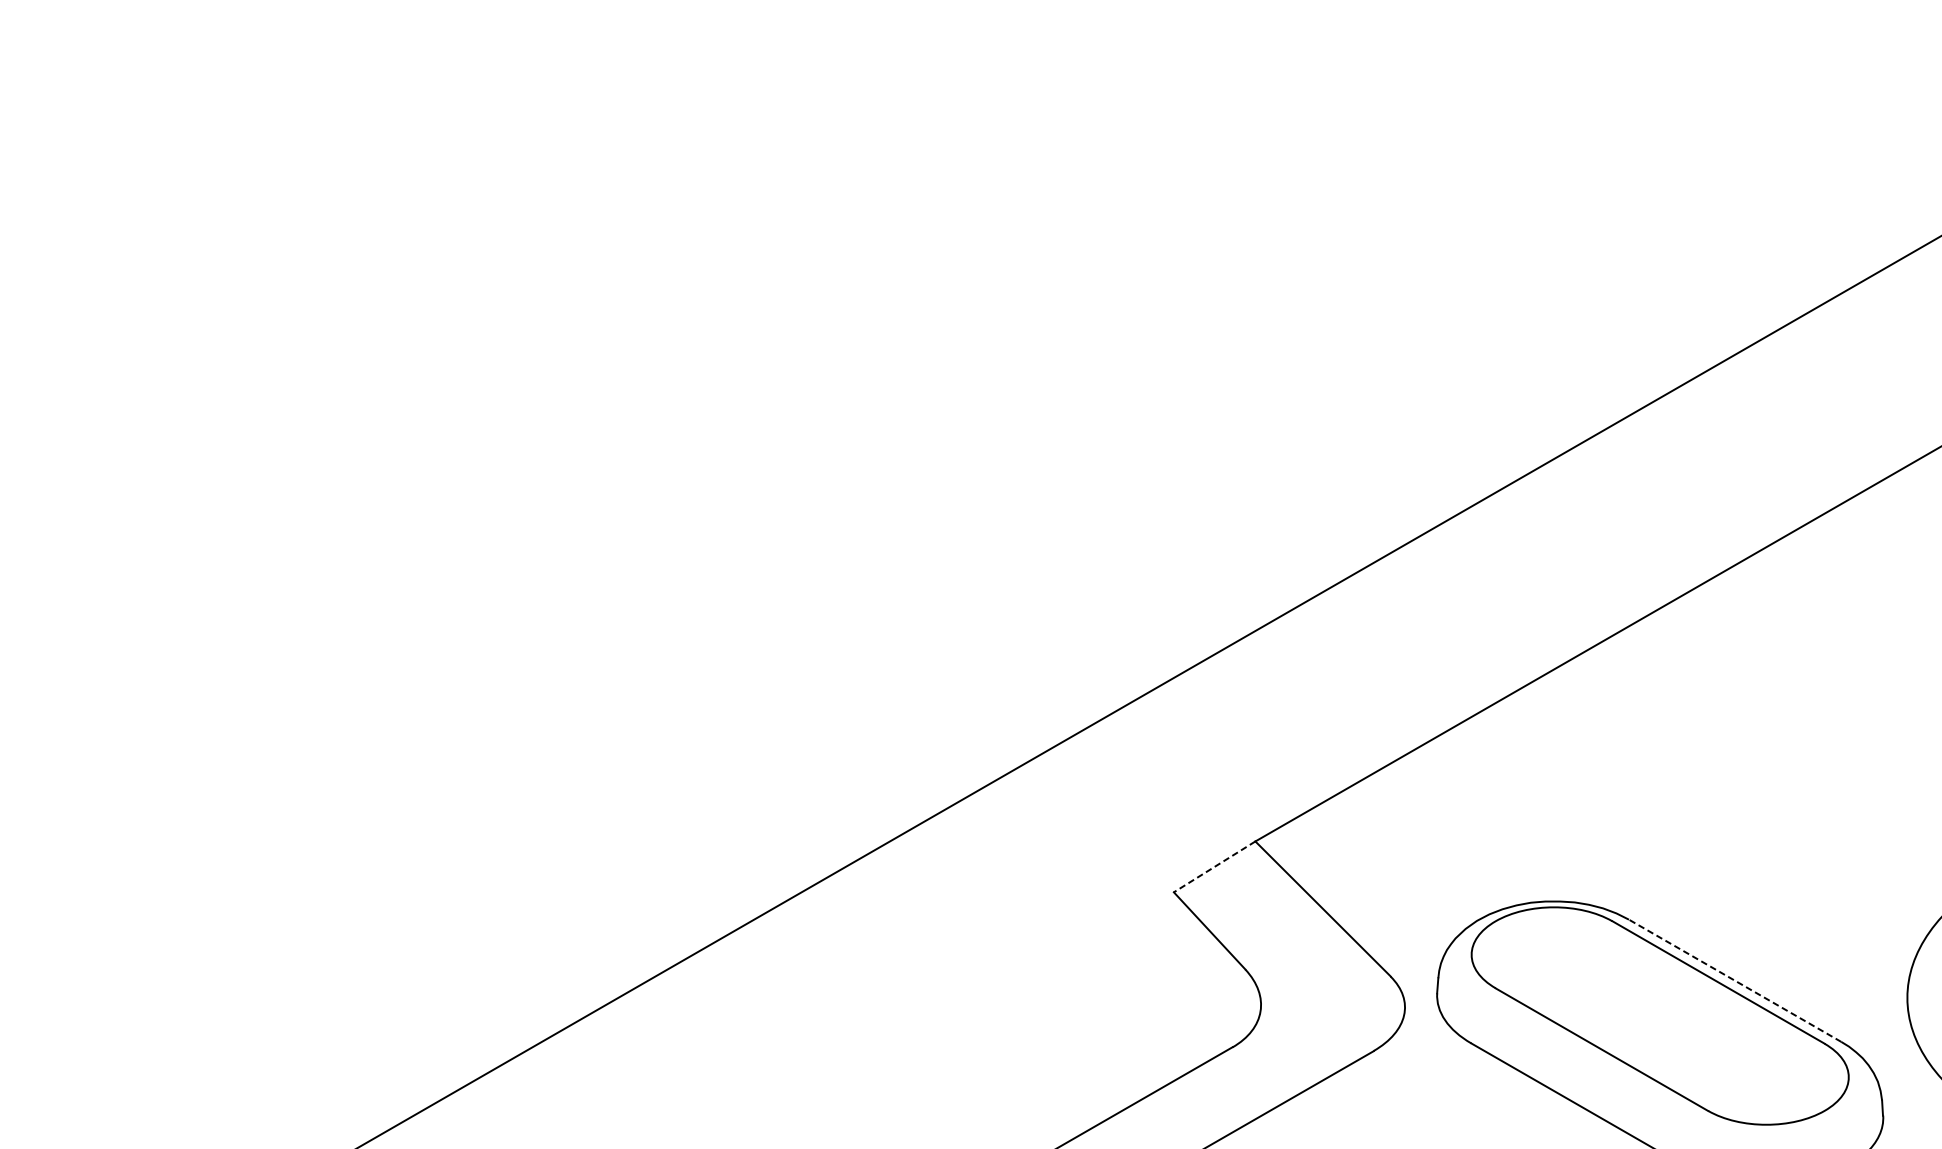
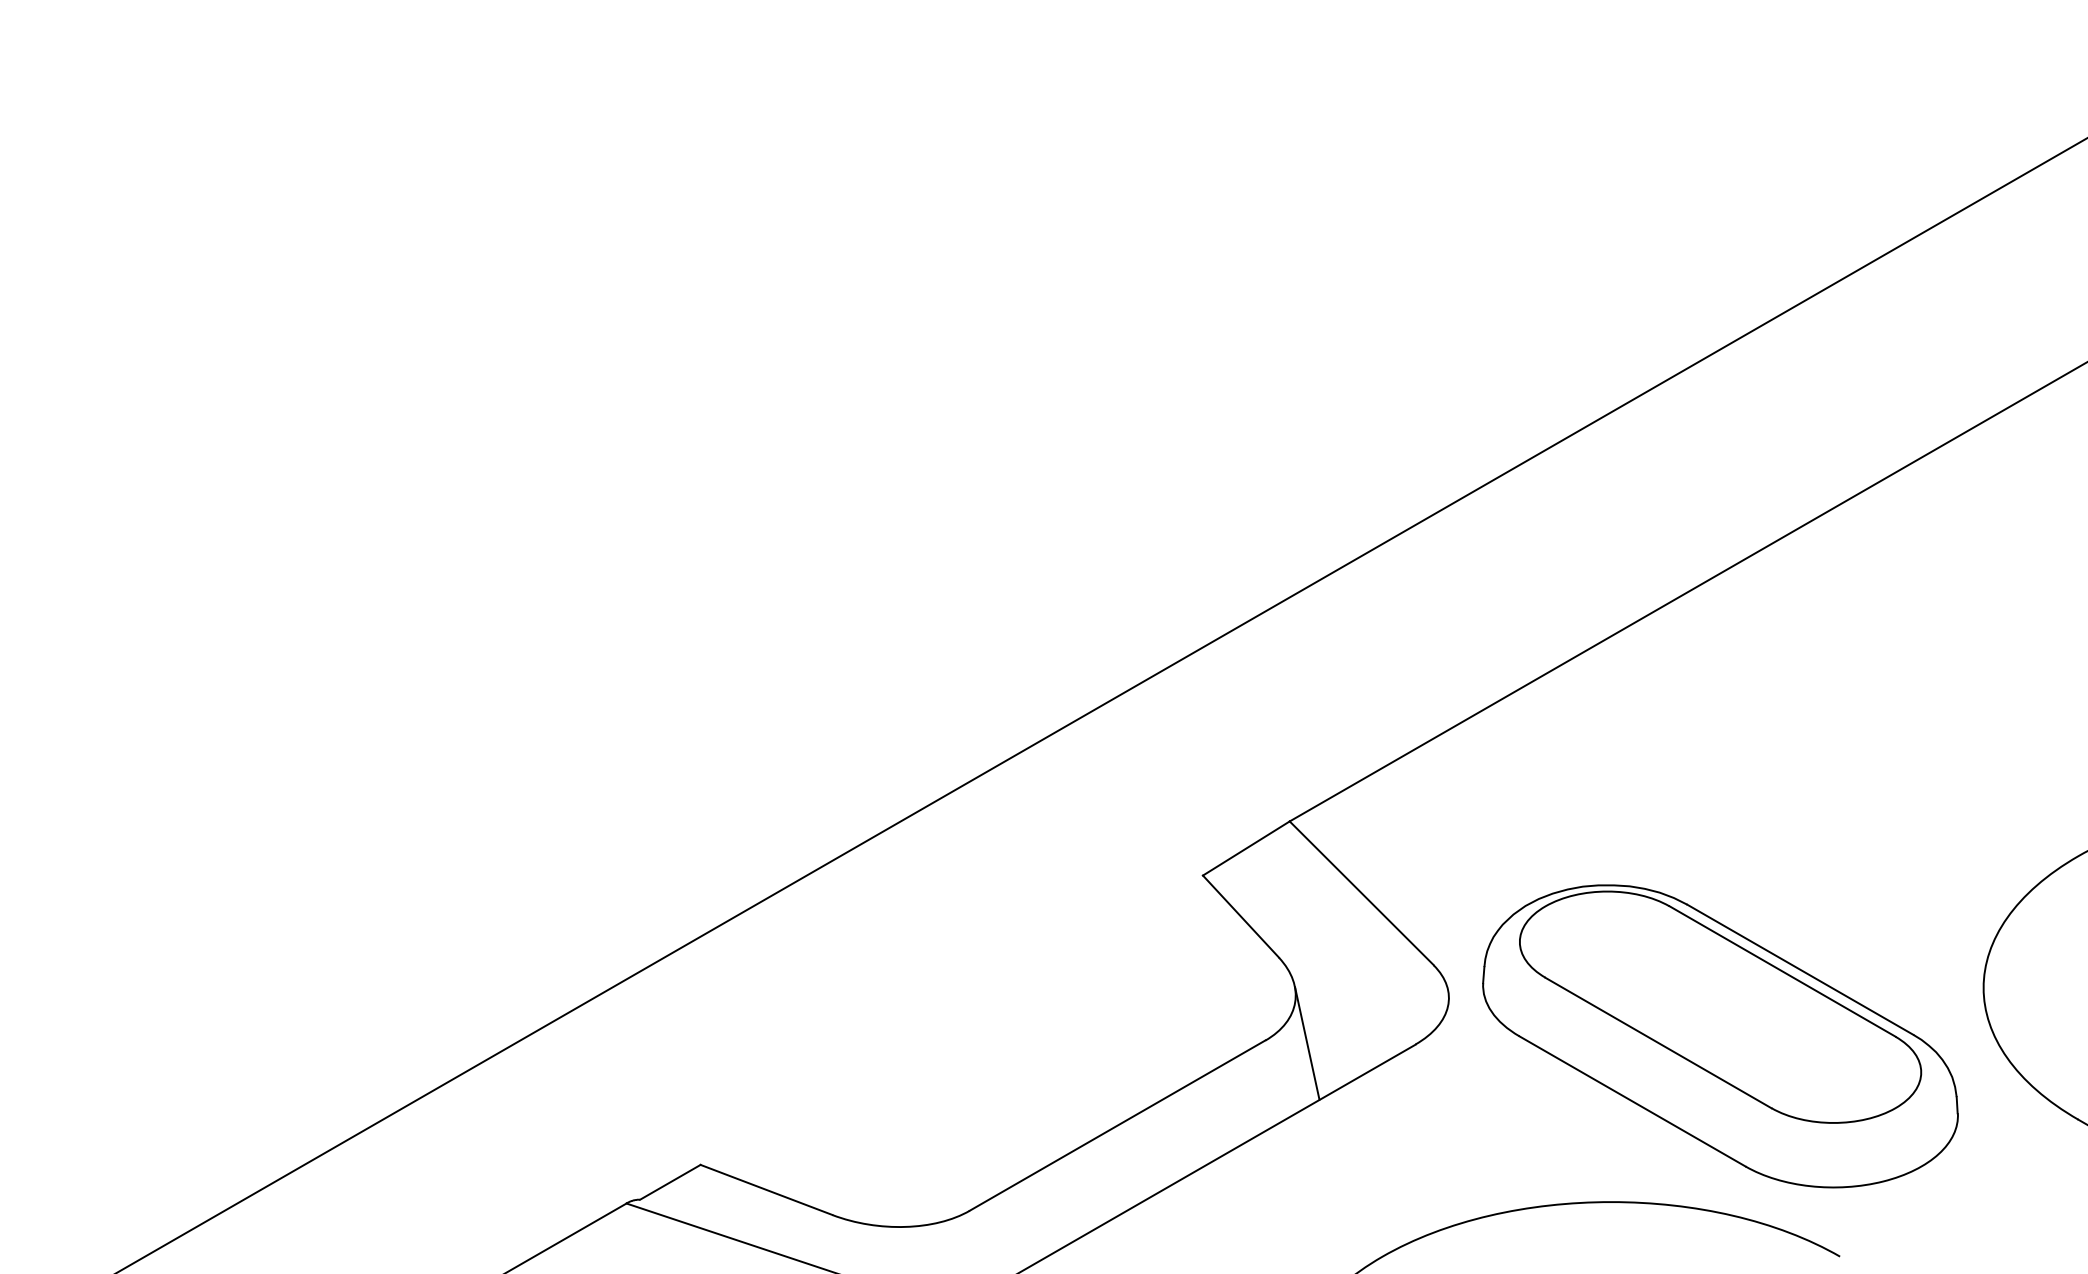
line: (1213, 866) -> (1245, 848), dashed -> solid
line: (1734, 980) -> (1799, 969), dashed -> solid
line: (1272, 1050) -> (1307, 1043), added

